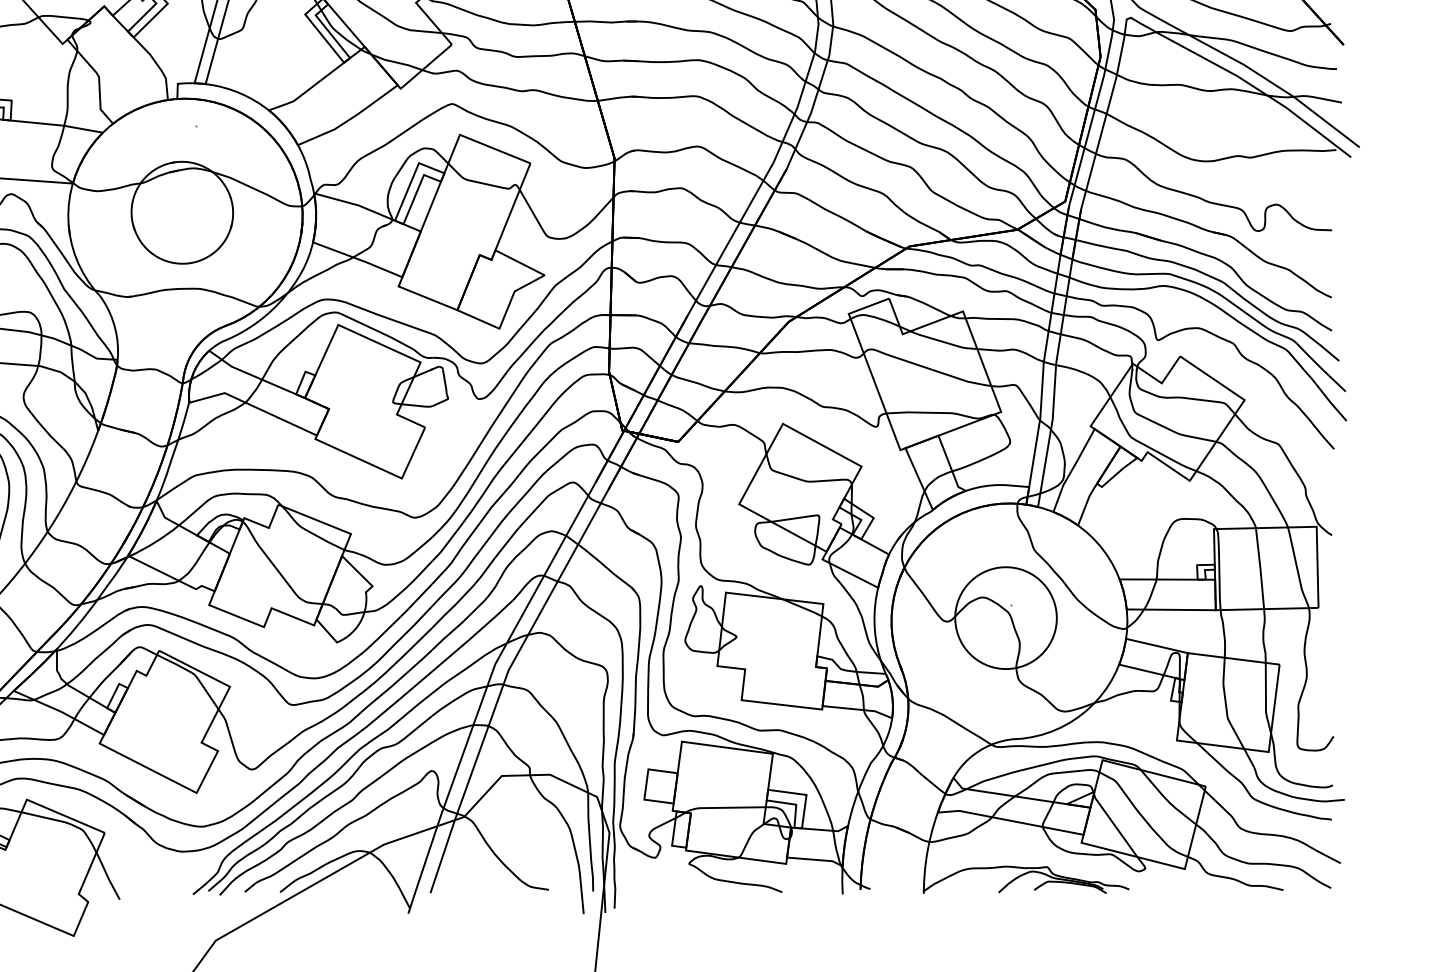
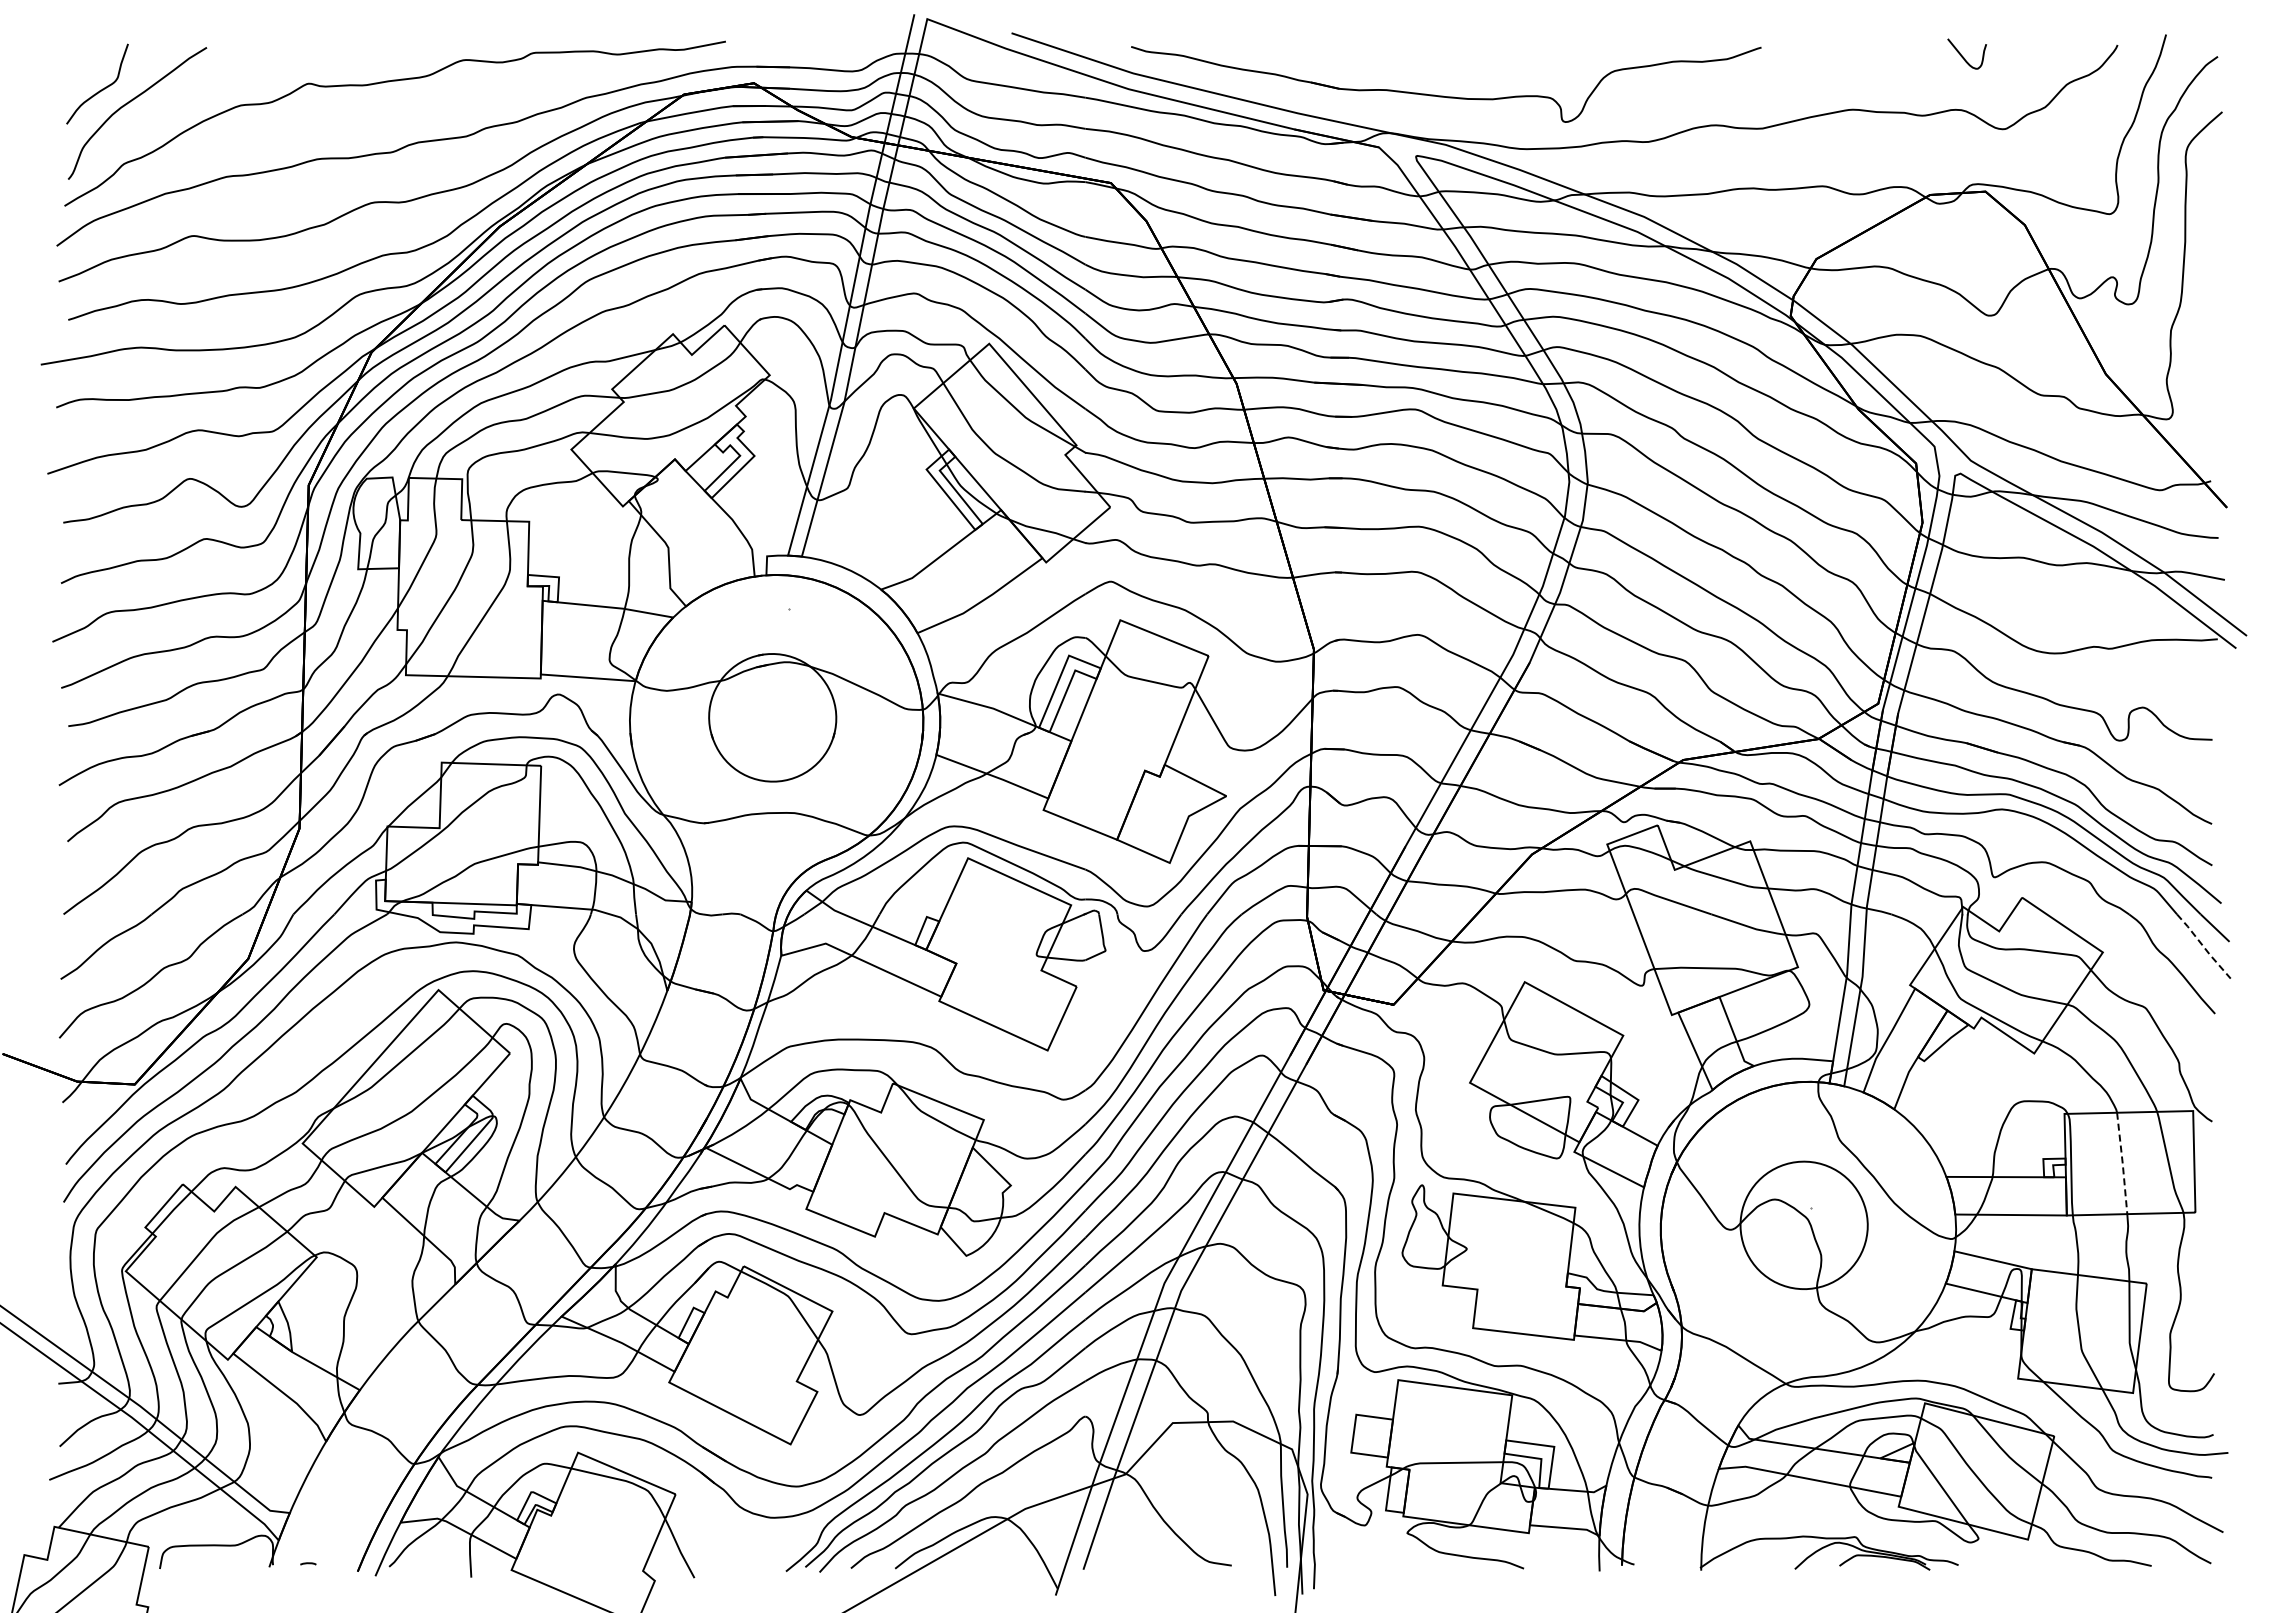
line: (1324, 395) -> (2203, 946), solid -> dashed
line: (1260, 568) -> (2122, 1163), solid -> dashed

